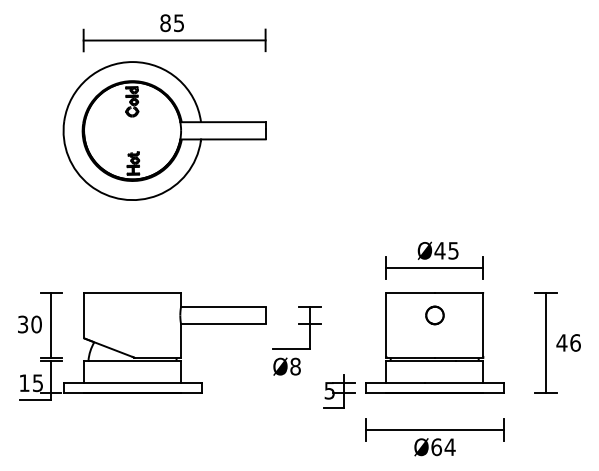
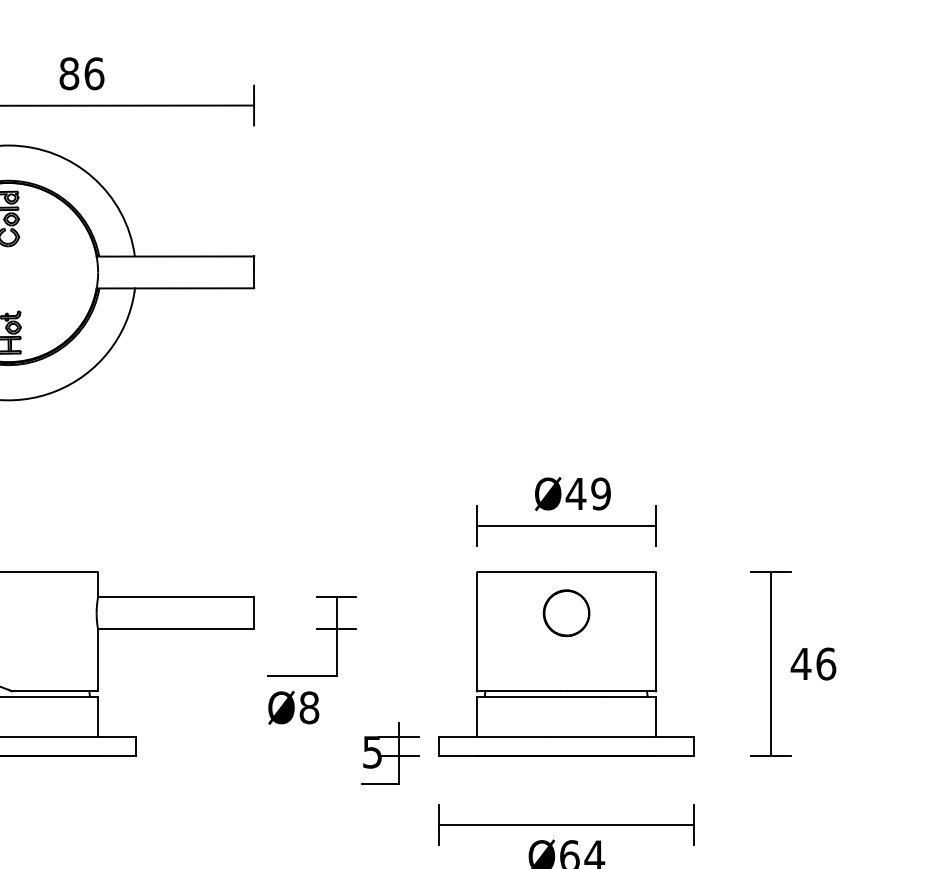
text: (178, 23) -> (93, 74), 85 -> 86
text: (453, 250) -> (600, 493), Ø45 -> Ø49
part: (434, 315) -> (565, 613), size x1.4

